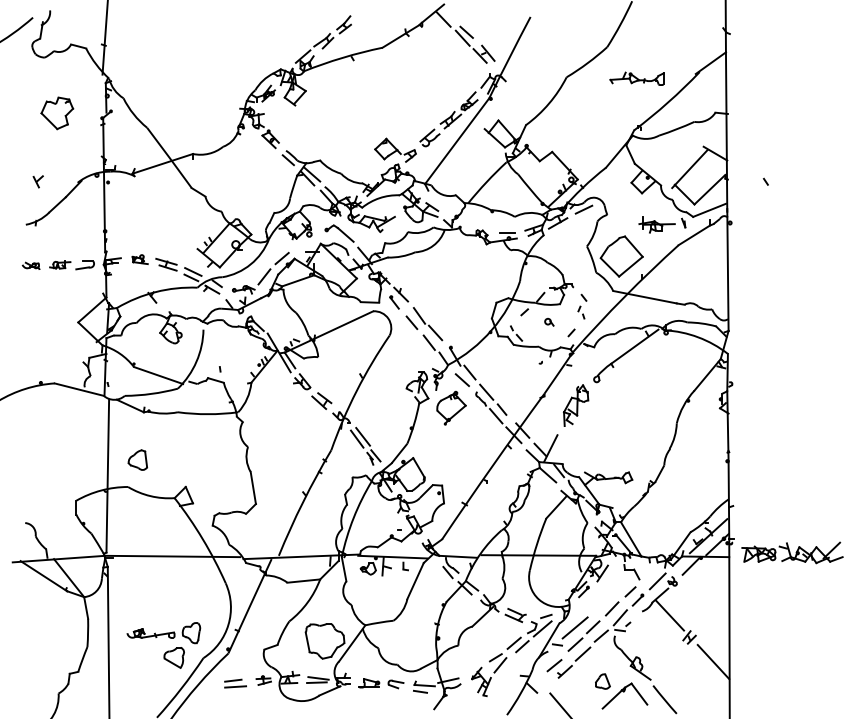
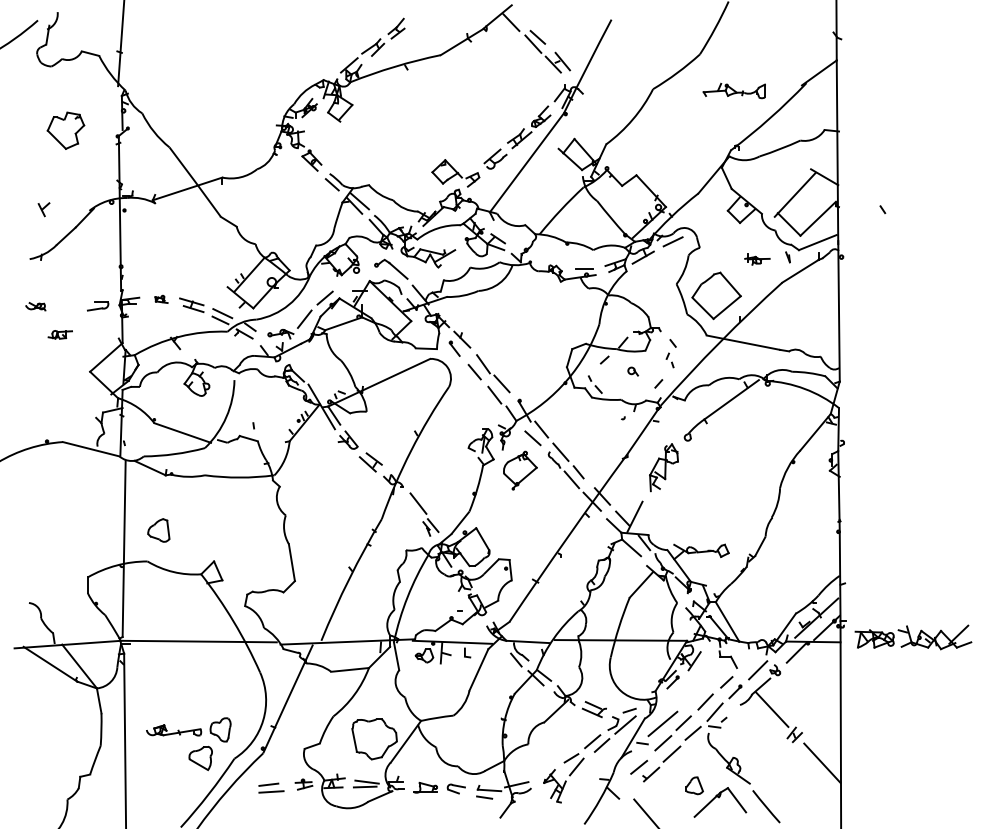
part: (657, 225) -> (757, 259), size x0.6
part: (140, 259) -> (161, 299), size x0.7
part: (59, 264) -> (59, 334), moved
line: (357, 439) -> (411, 506), removed

